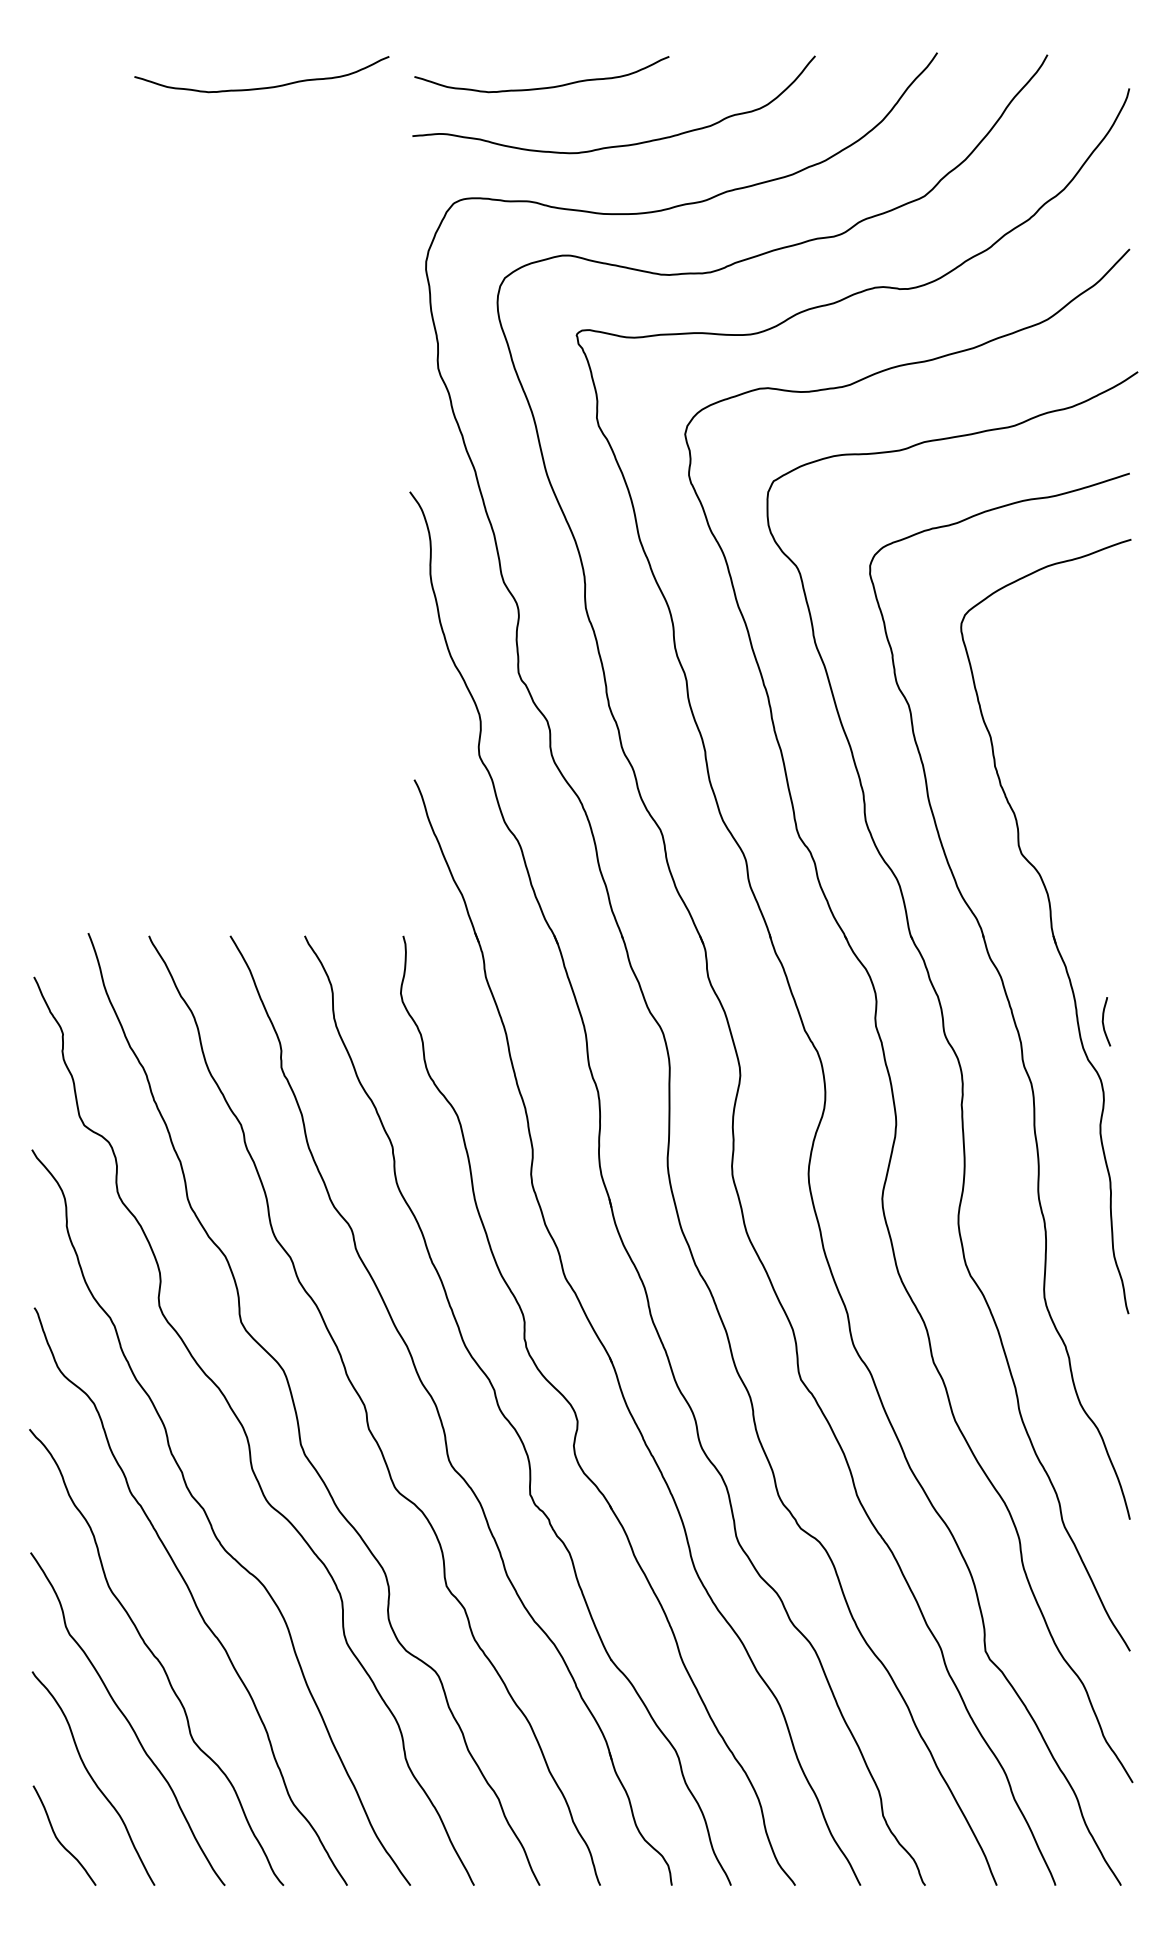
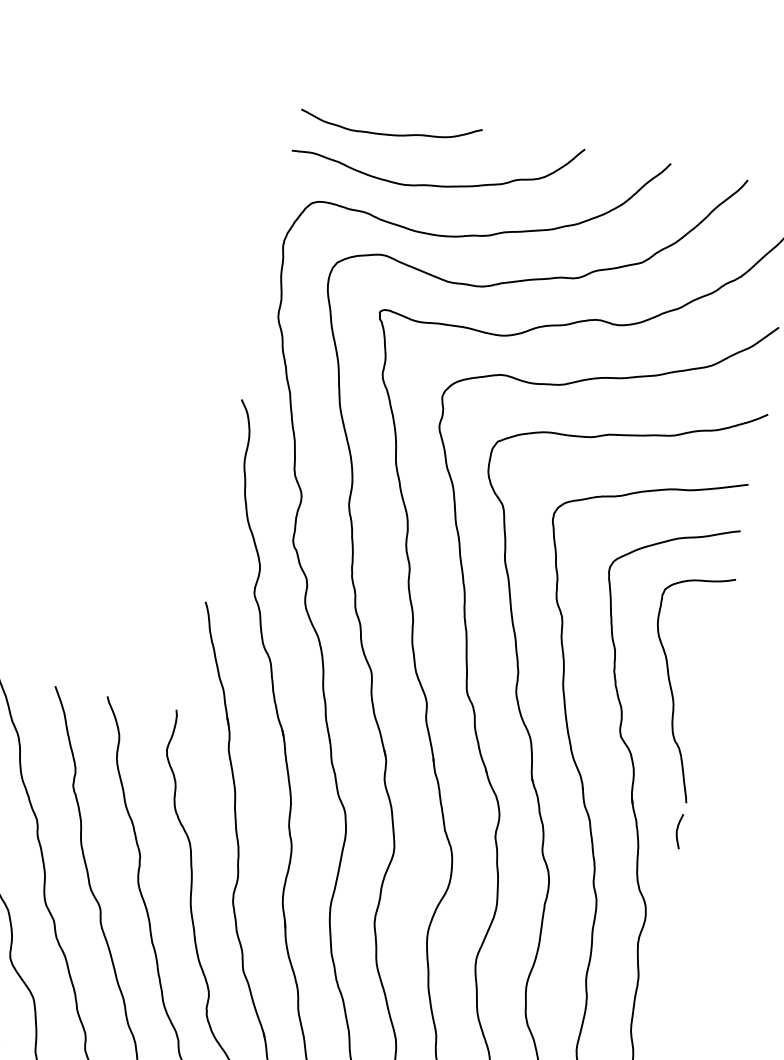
curve: (261, 87) -> (192, 95), removed
curve: (1078, 773) -> (671, 687), added
curve: (1103, 1021) -> (677, 830), moved

